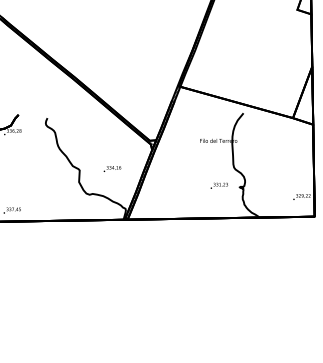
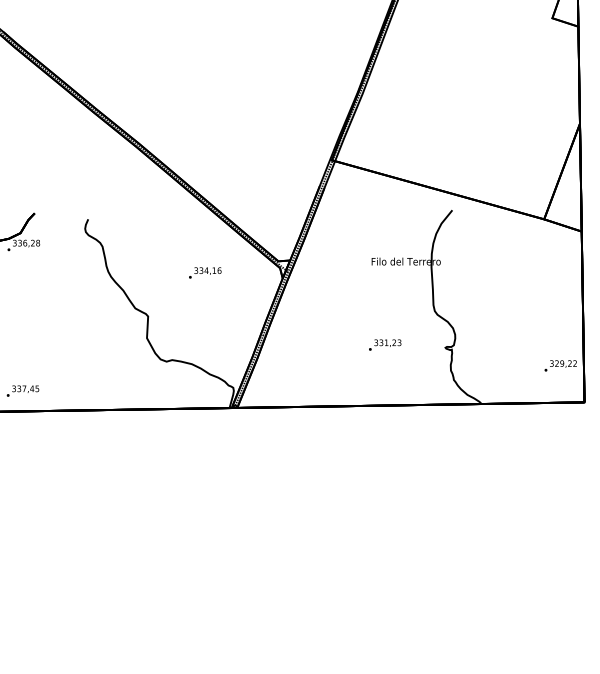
text: (112, 168) -> (205, 272), moved
text: (218, 185) -> (383, 344), moved

